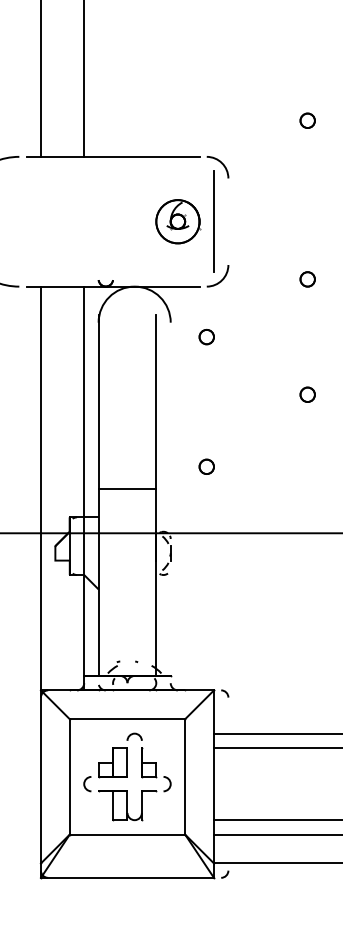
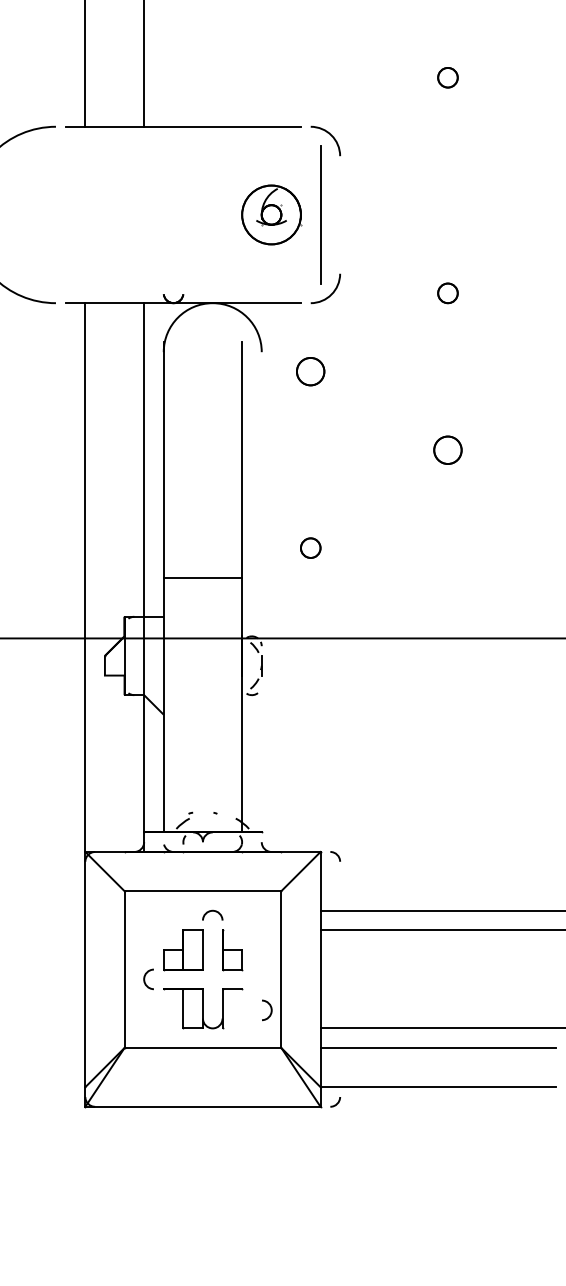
part: (206, 336) -> (310, 371), size x1.4
part: (307, 394) -> (447, 449), size x1.4
curve: (169, 784) -> (270, 1010), moved

